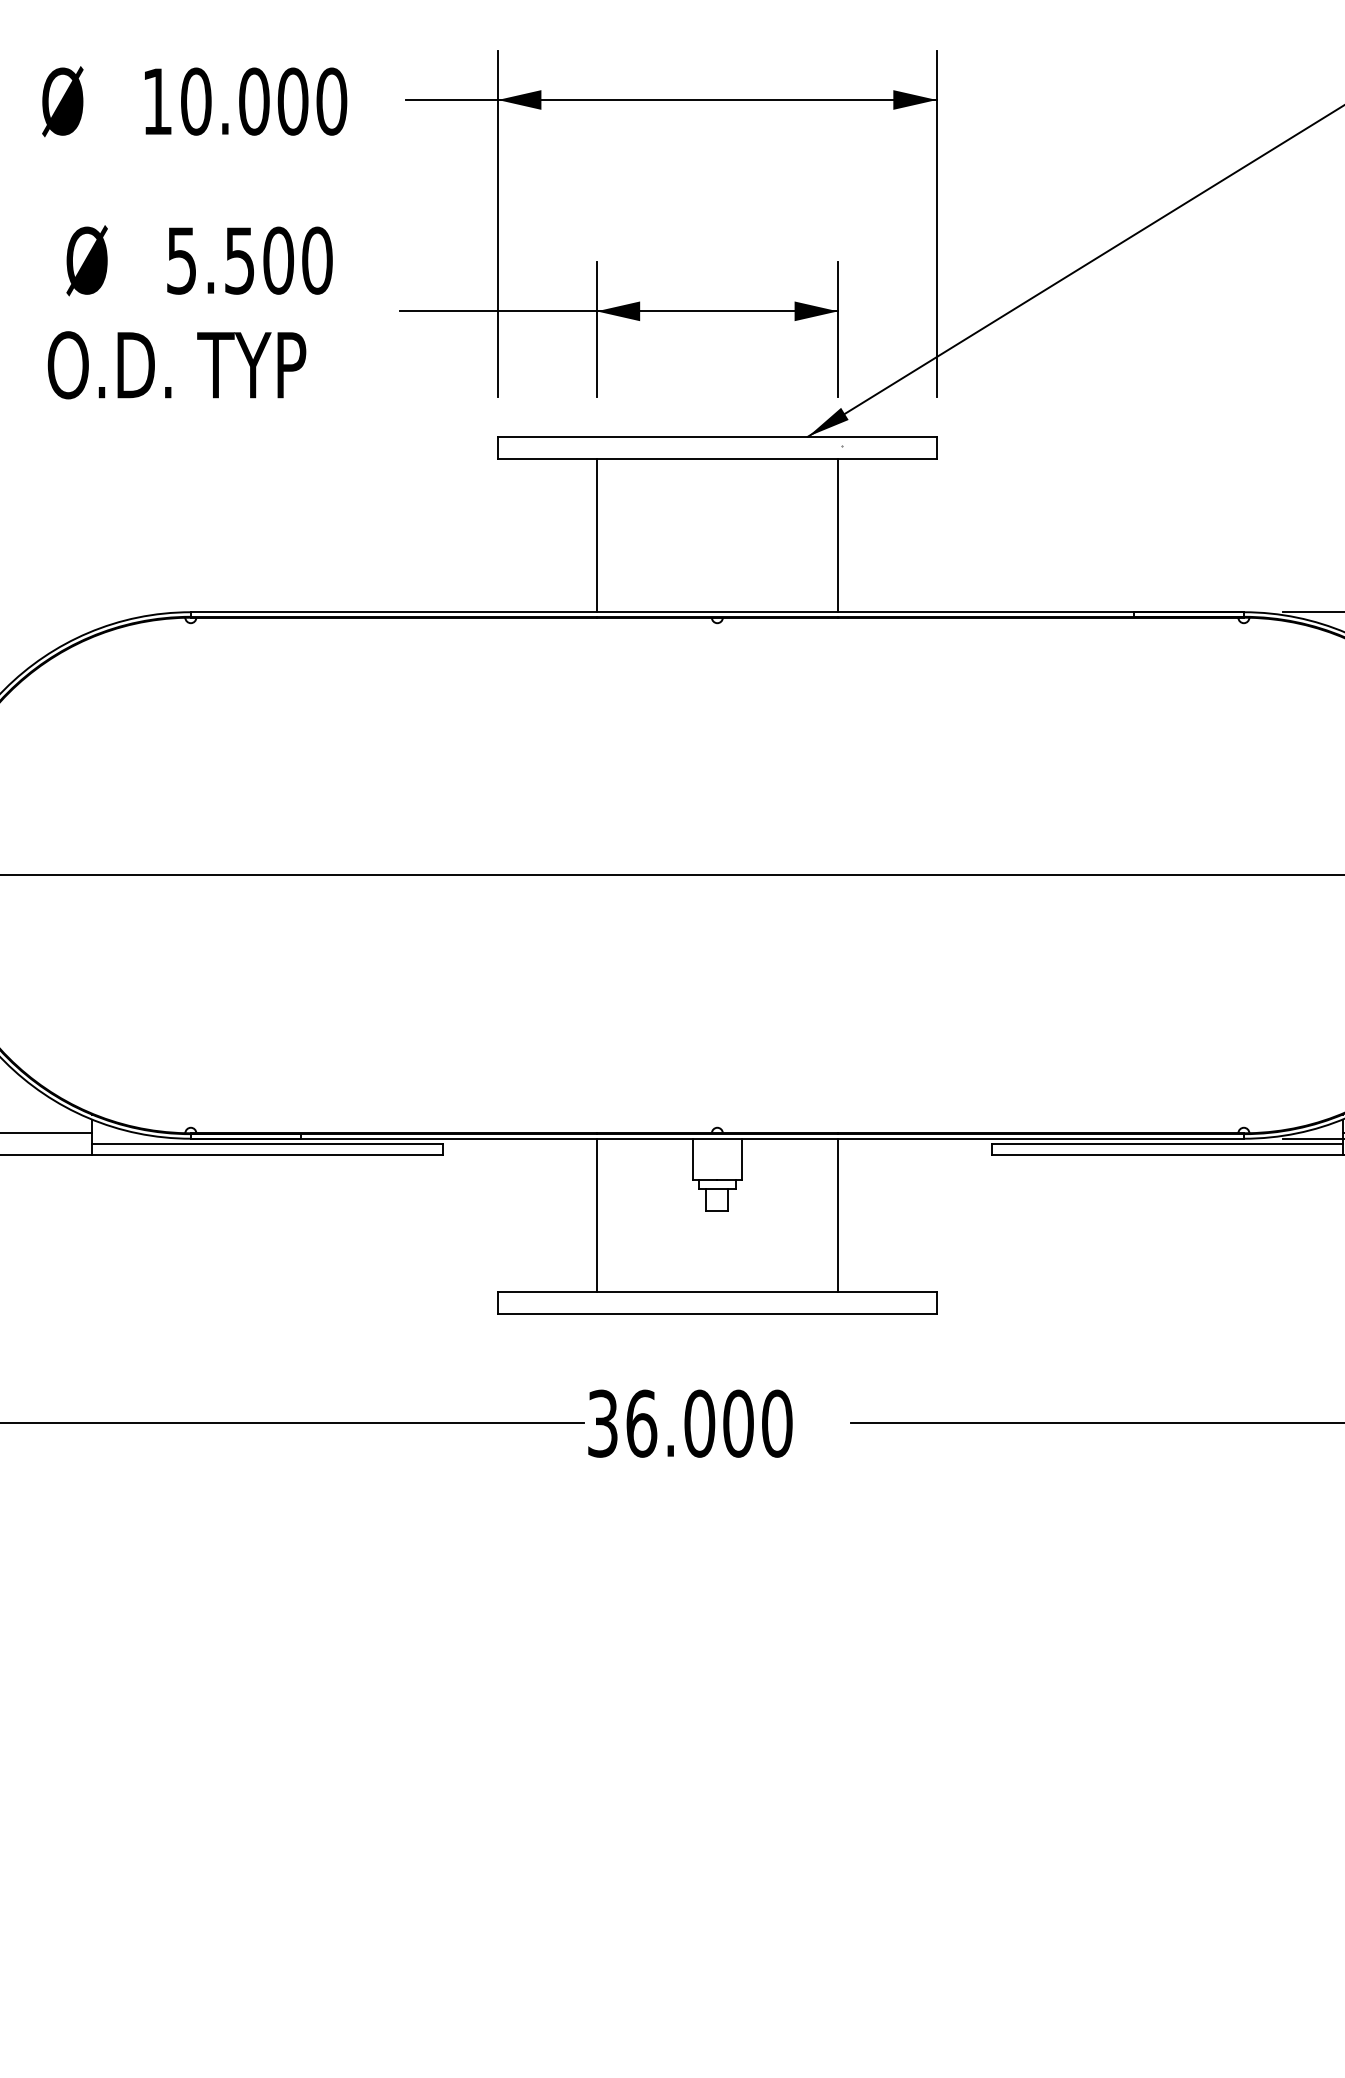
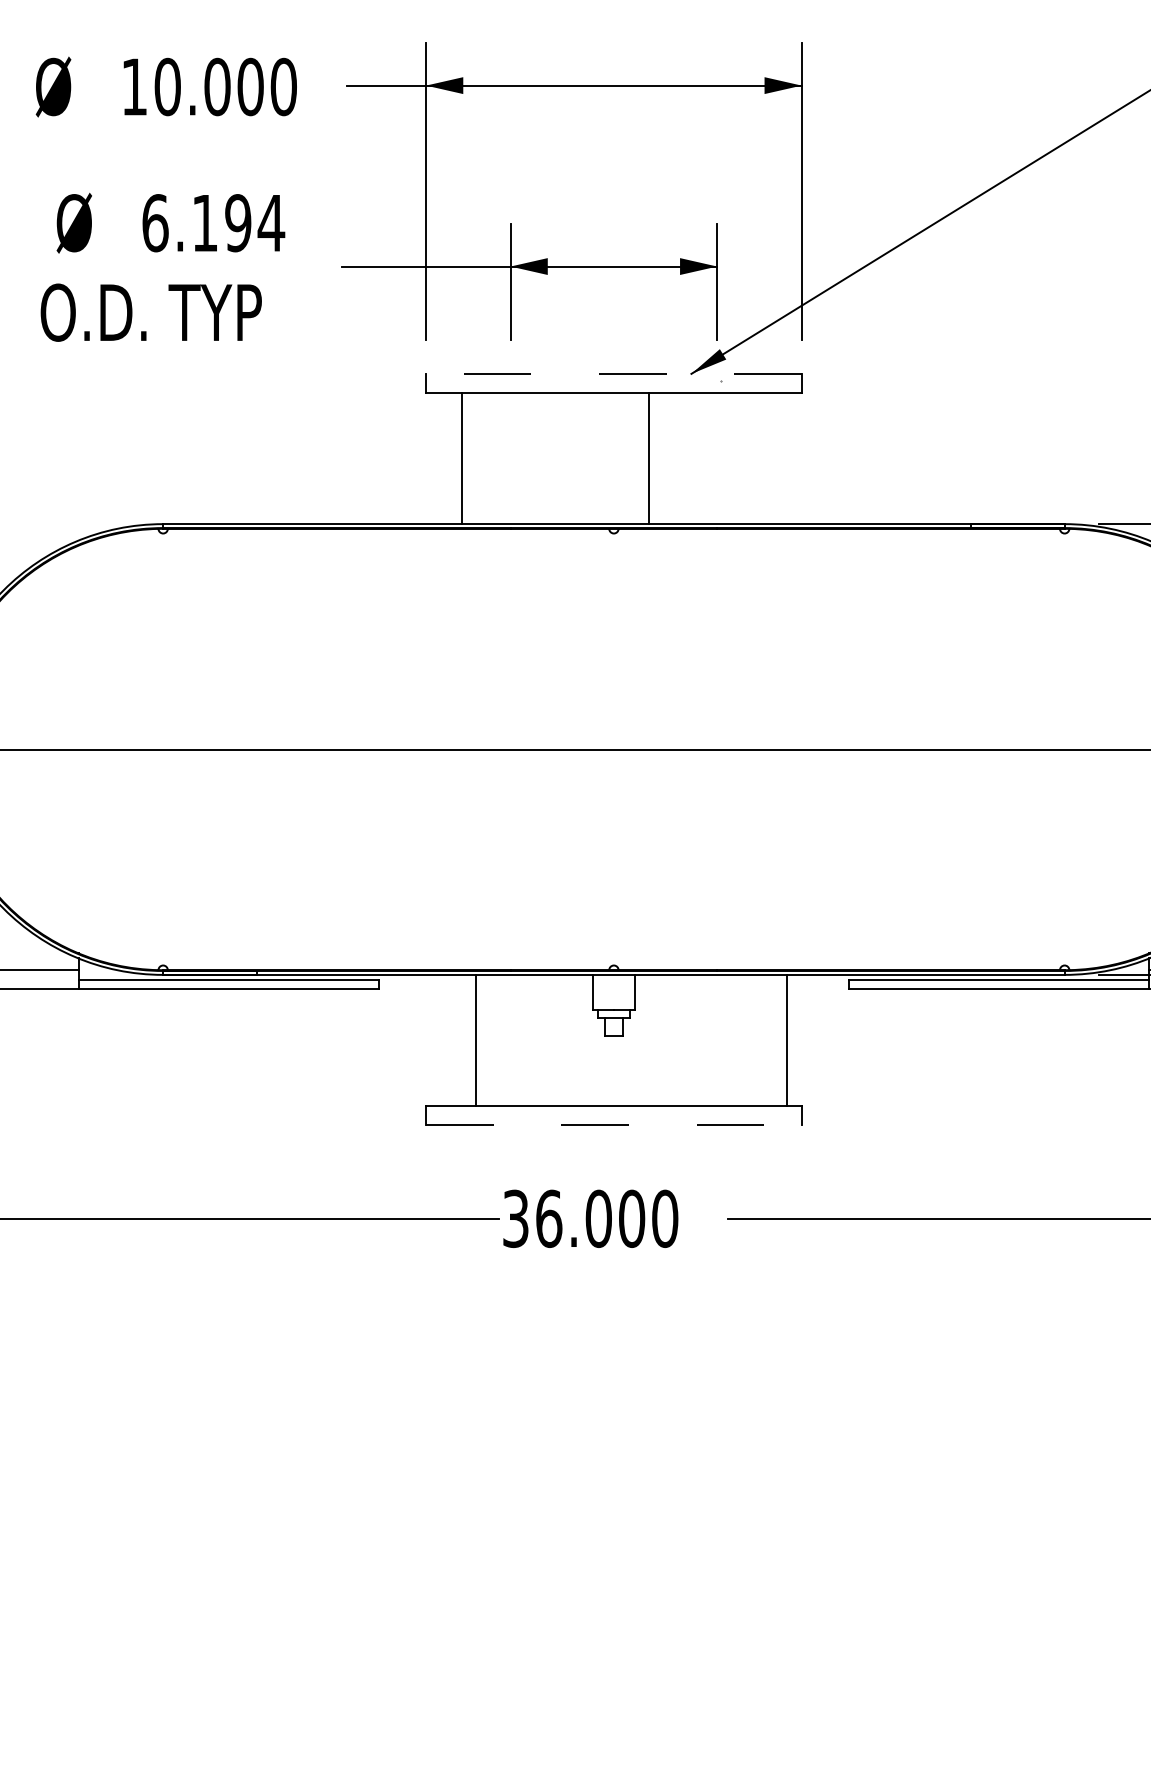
text: (249, 260) -> (213, 223), 5.500 -> 6.194
line: (716, 436) -> (613, 373), solid -> dashed
line: (596, 535) -> (461, 458), moved
line: (838, 535) -> (649, 458), moved
line: (596, 1215) -> (475, 1040), moved
line: (838, 1215) -> (786, 1040), moved
line: (717, 1314) -> (614, 1125), solid -> dashed

